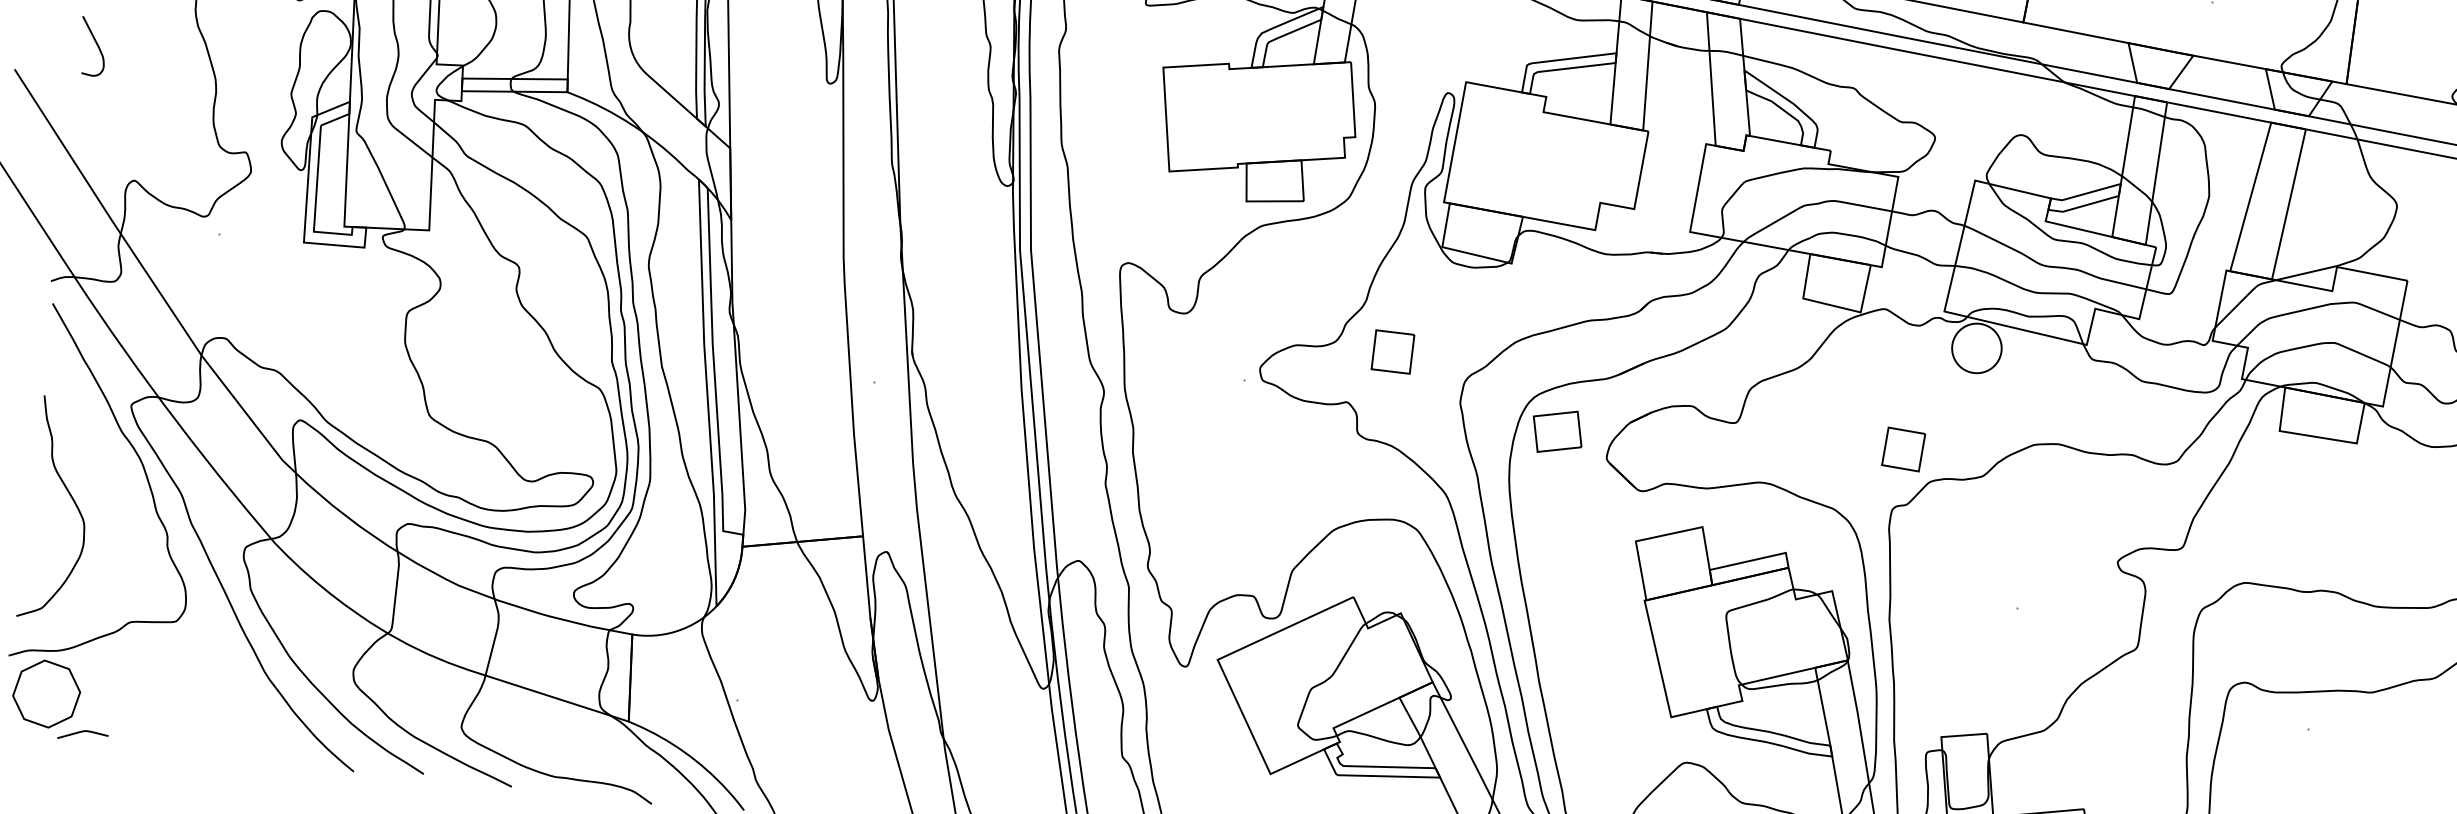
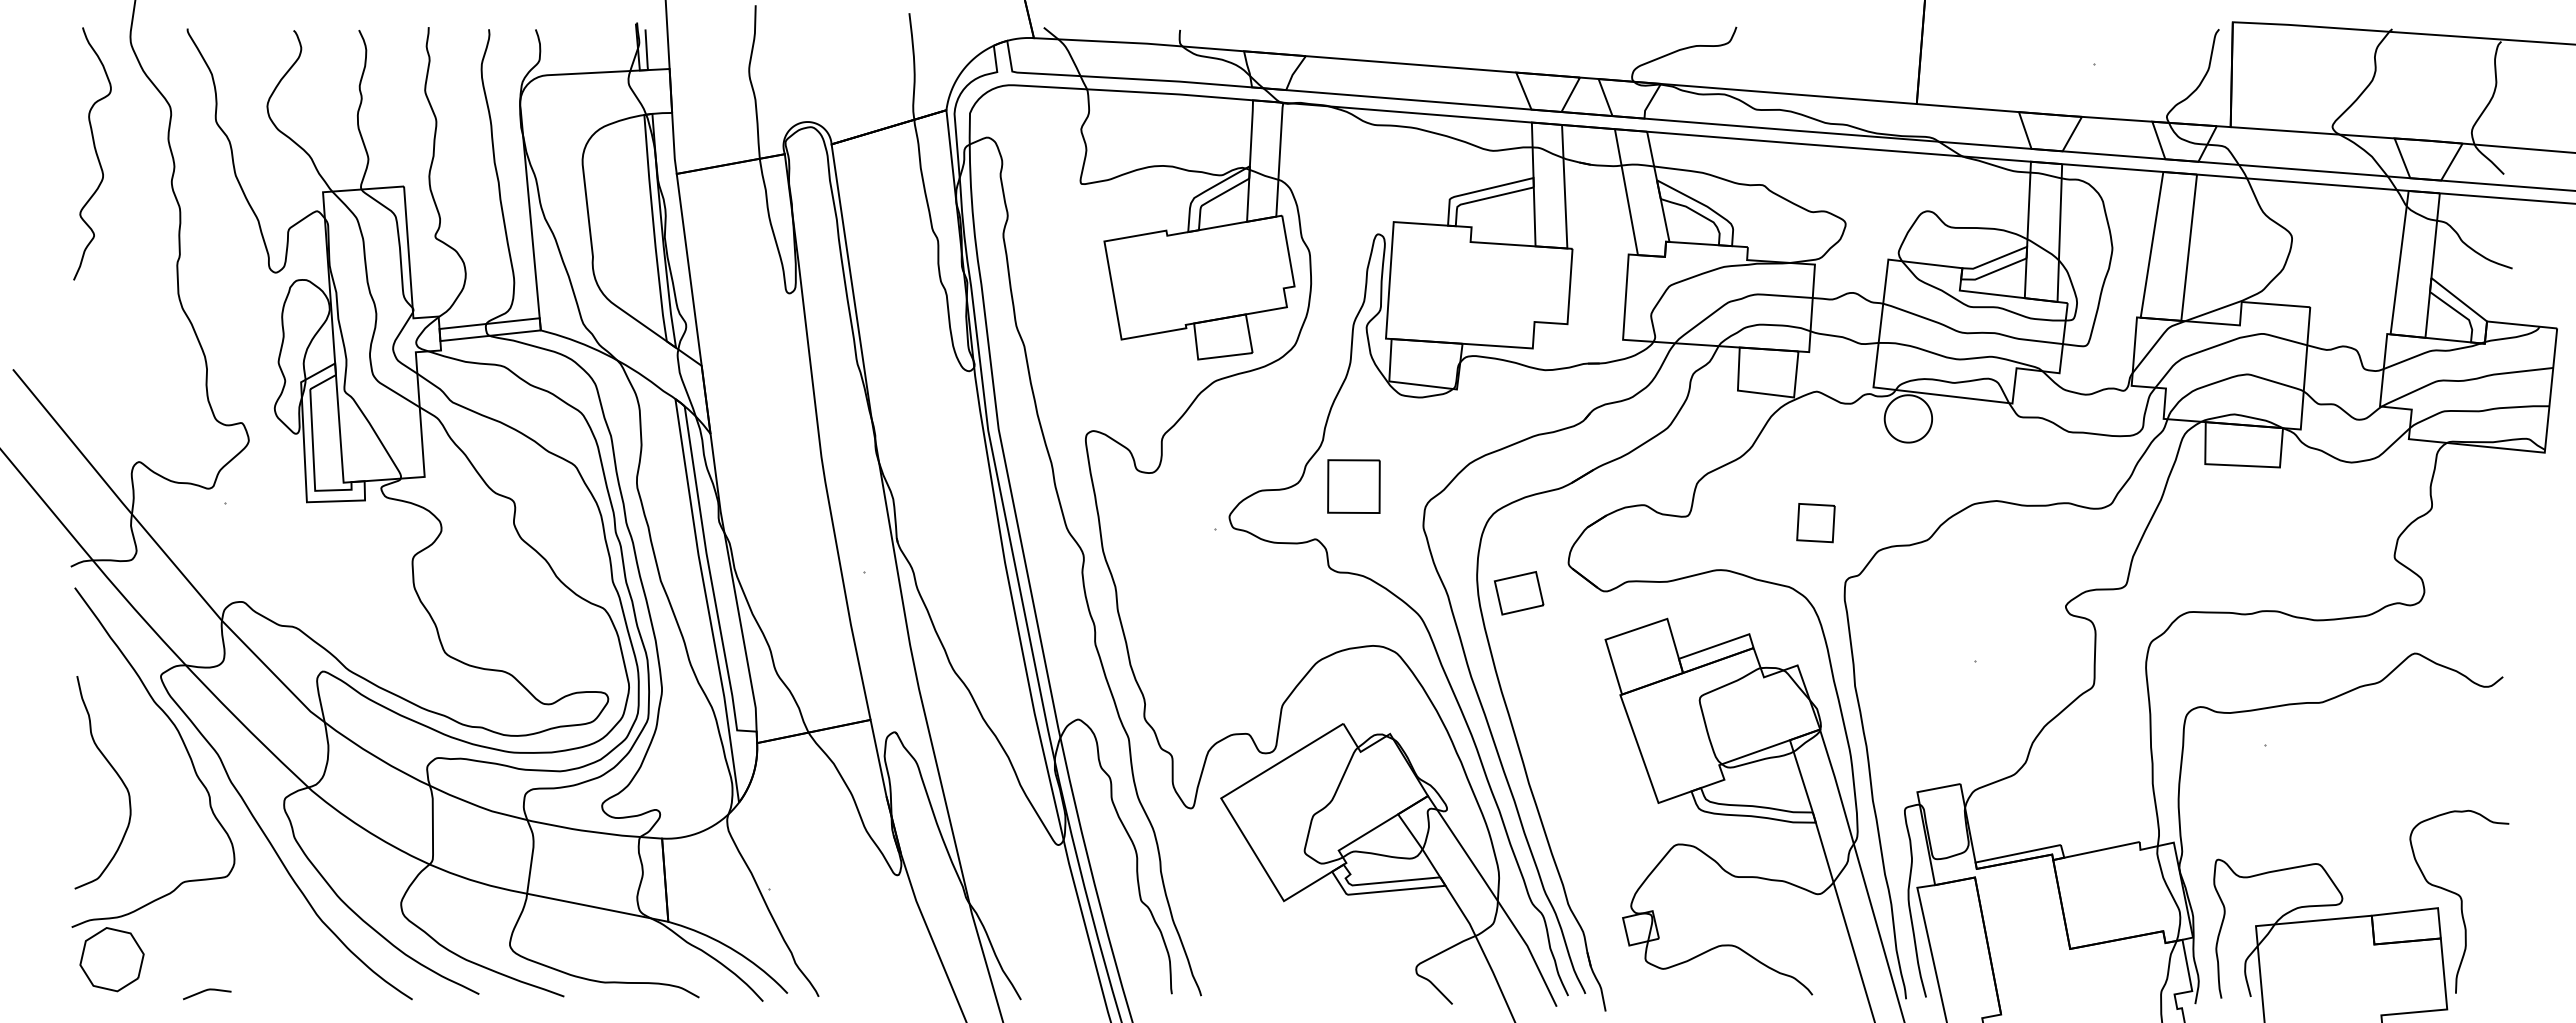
curve: (96, 46) -> (88, 338), removed
part: (1392, 351) -> (1353, 486), size x1.4
part: (1556, 431) -> (1518, 593), moved
part: (1903, 449) -> (1815, 523), moved
curve: (82, 732) -> (206, 991), moved

